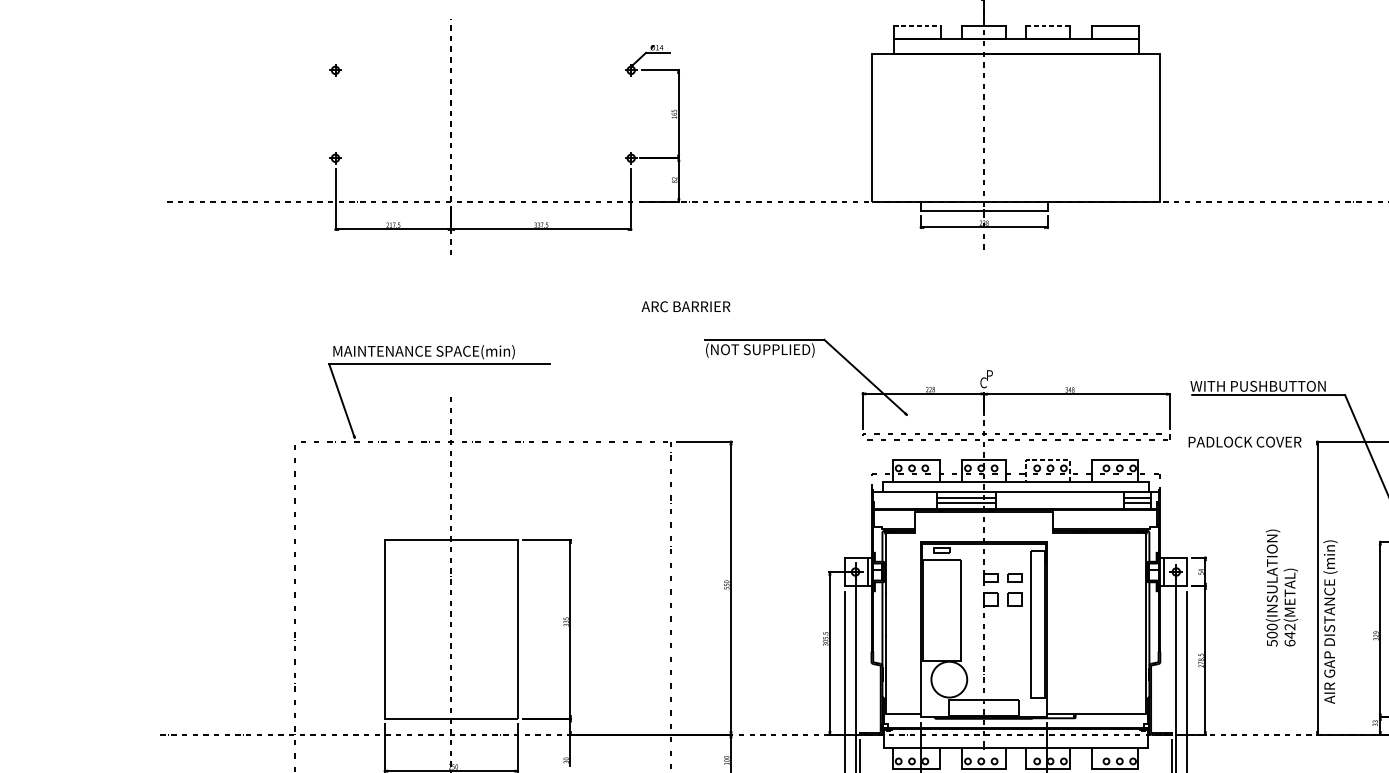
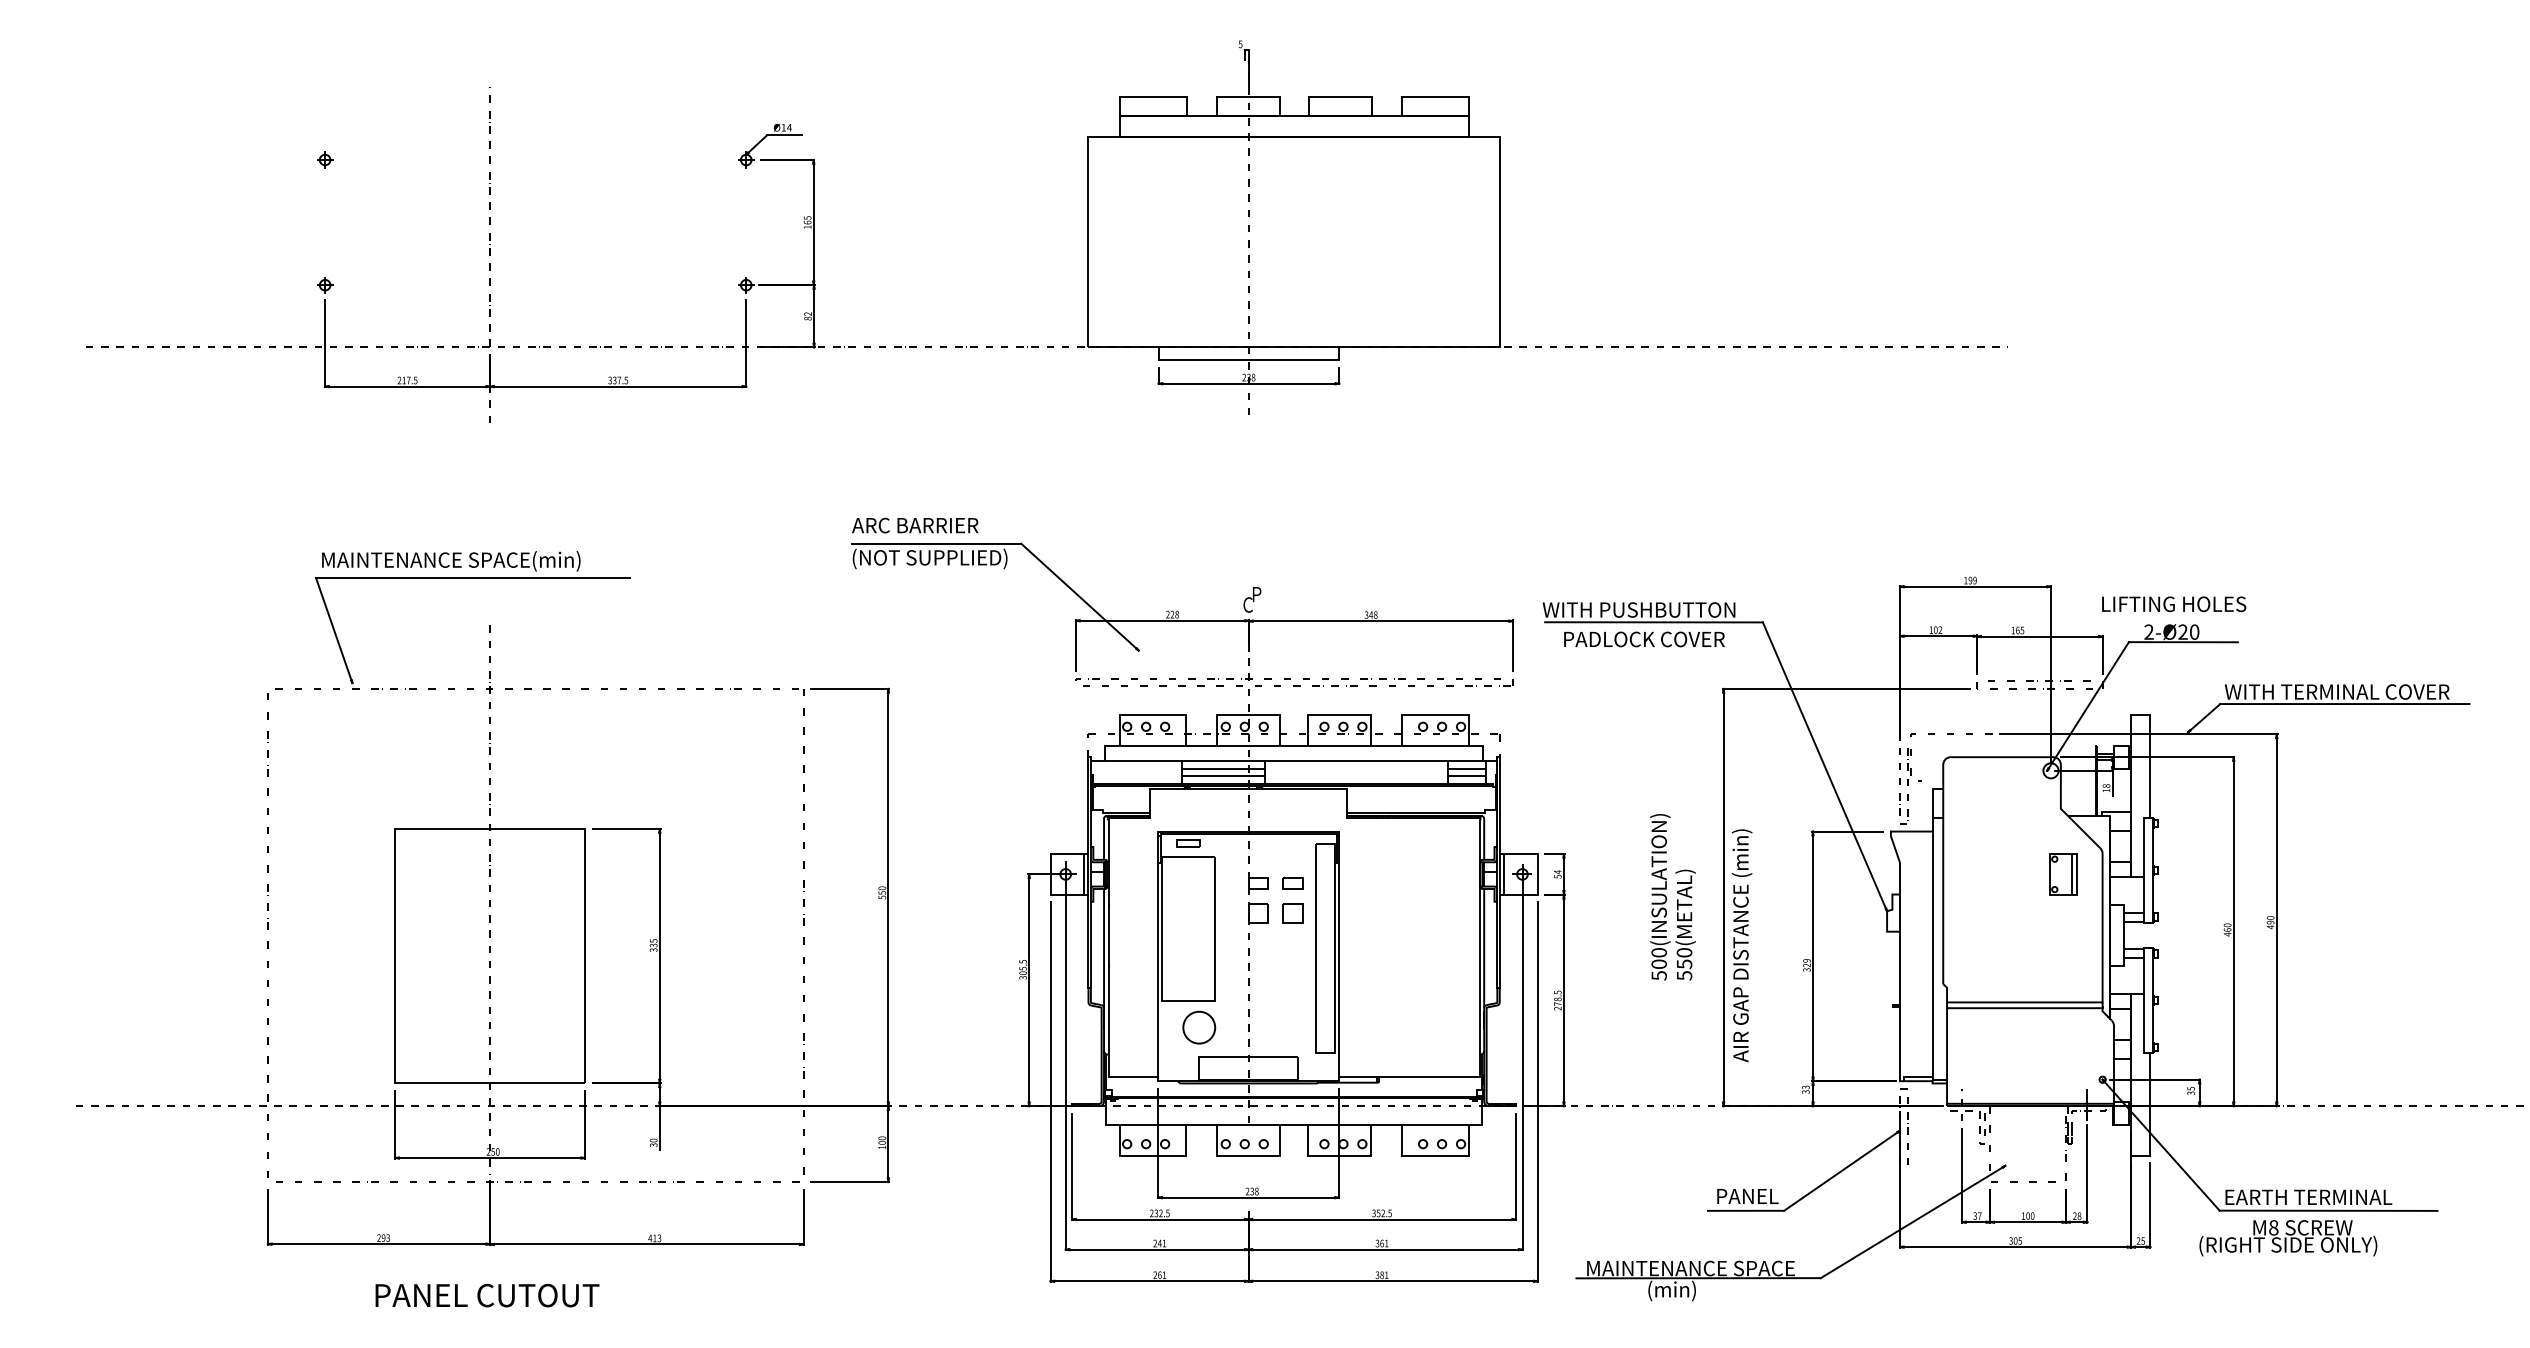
line: (917, 26) -> (1153, 97), dashed -> solid
line: (1048, 26) -> (1340, 97), dashed -> solid
text: (686, 306) -> (915, 525), moved
text: (1245, 442) -> (1644, 639), moved
line: (1047, 460) -> (1339, 715), dashed -> solid
text: (1290, 635) -> (1684, 964), 642(METAL) -> 550(METAL)
circle: (949, 679) -> (1199, 1027), size x0.62

